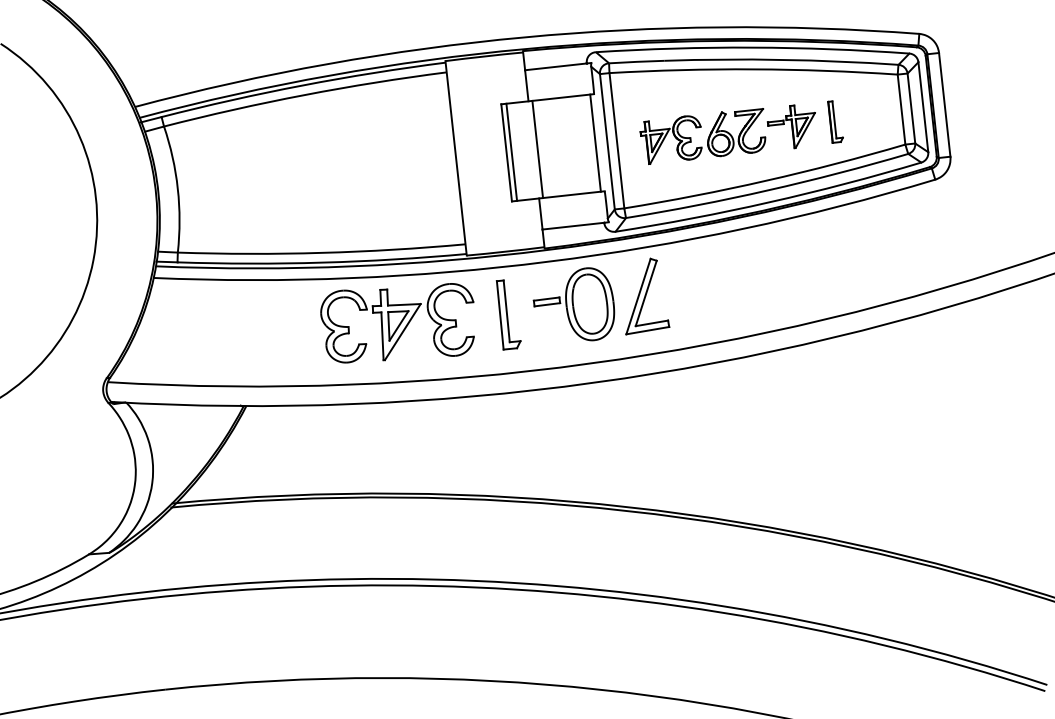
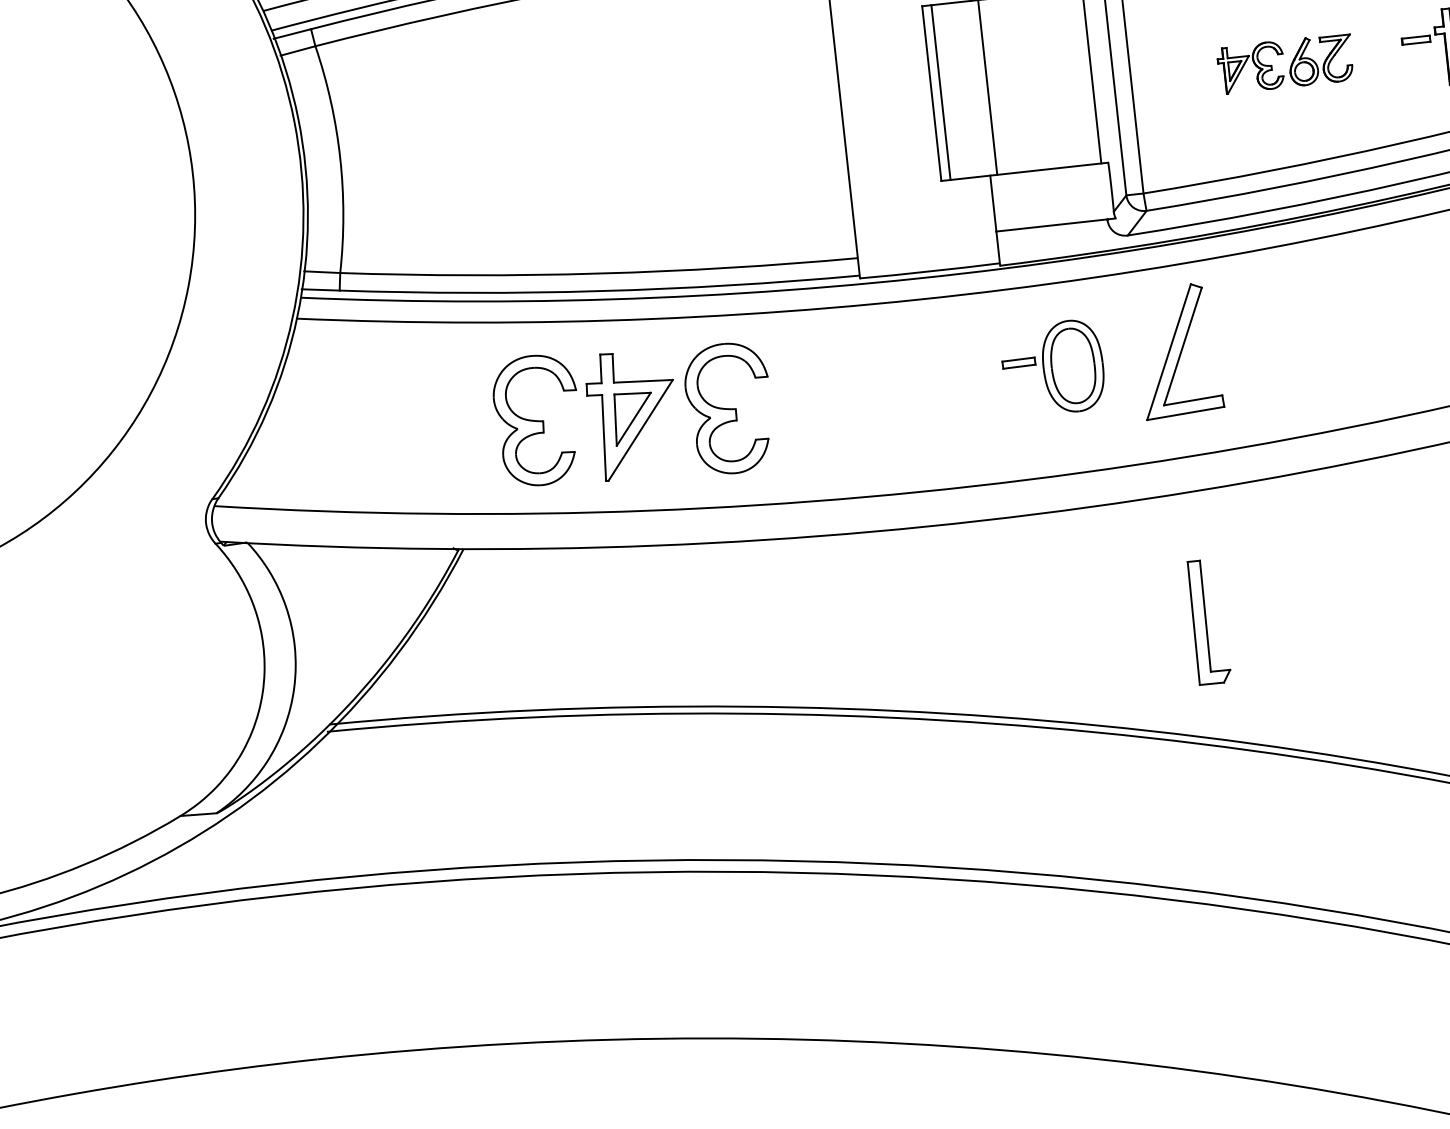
part: (702, 136) -> (1284, 64), size x0.6
part: (573, 304) -> (1052, 366), size x0.7
part: (508, 314) -> (1208, 621), moved
part: (397, 323) -> (631, 414), moved

